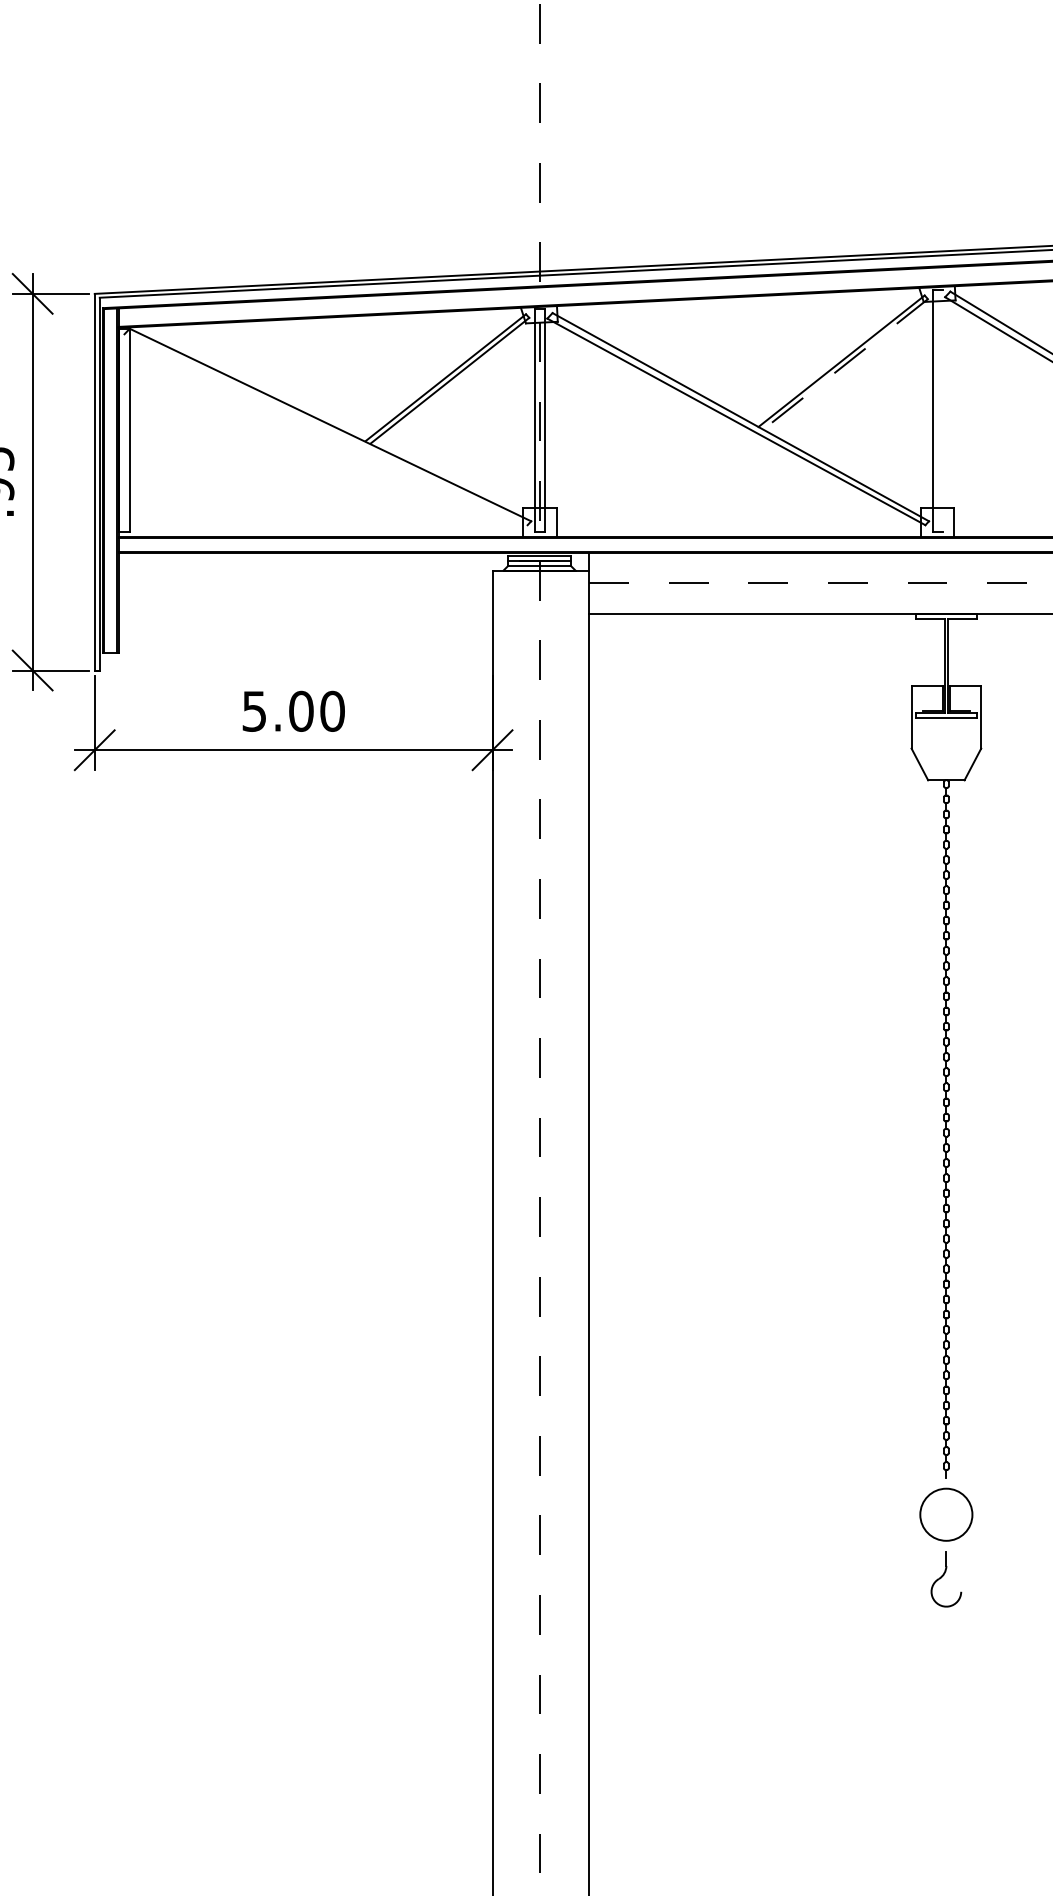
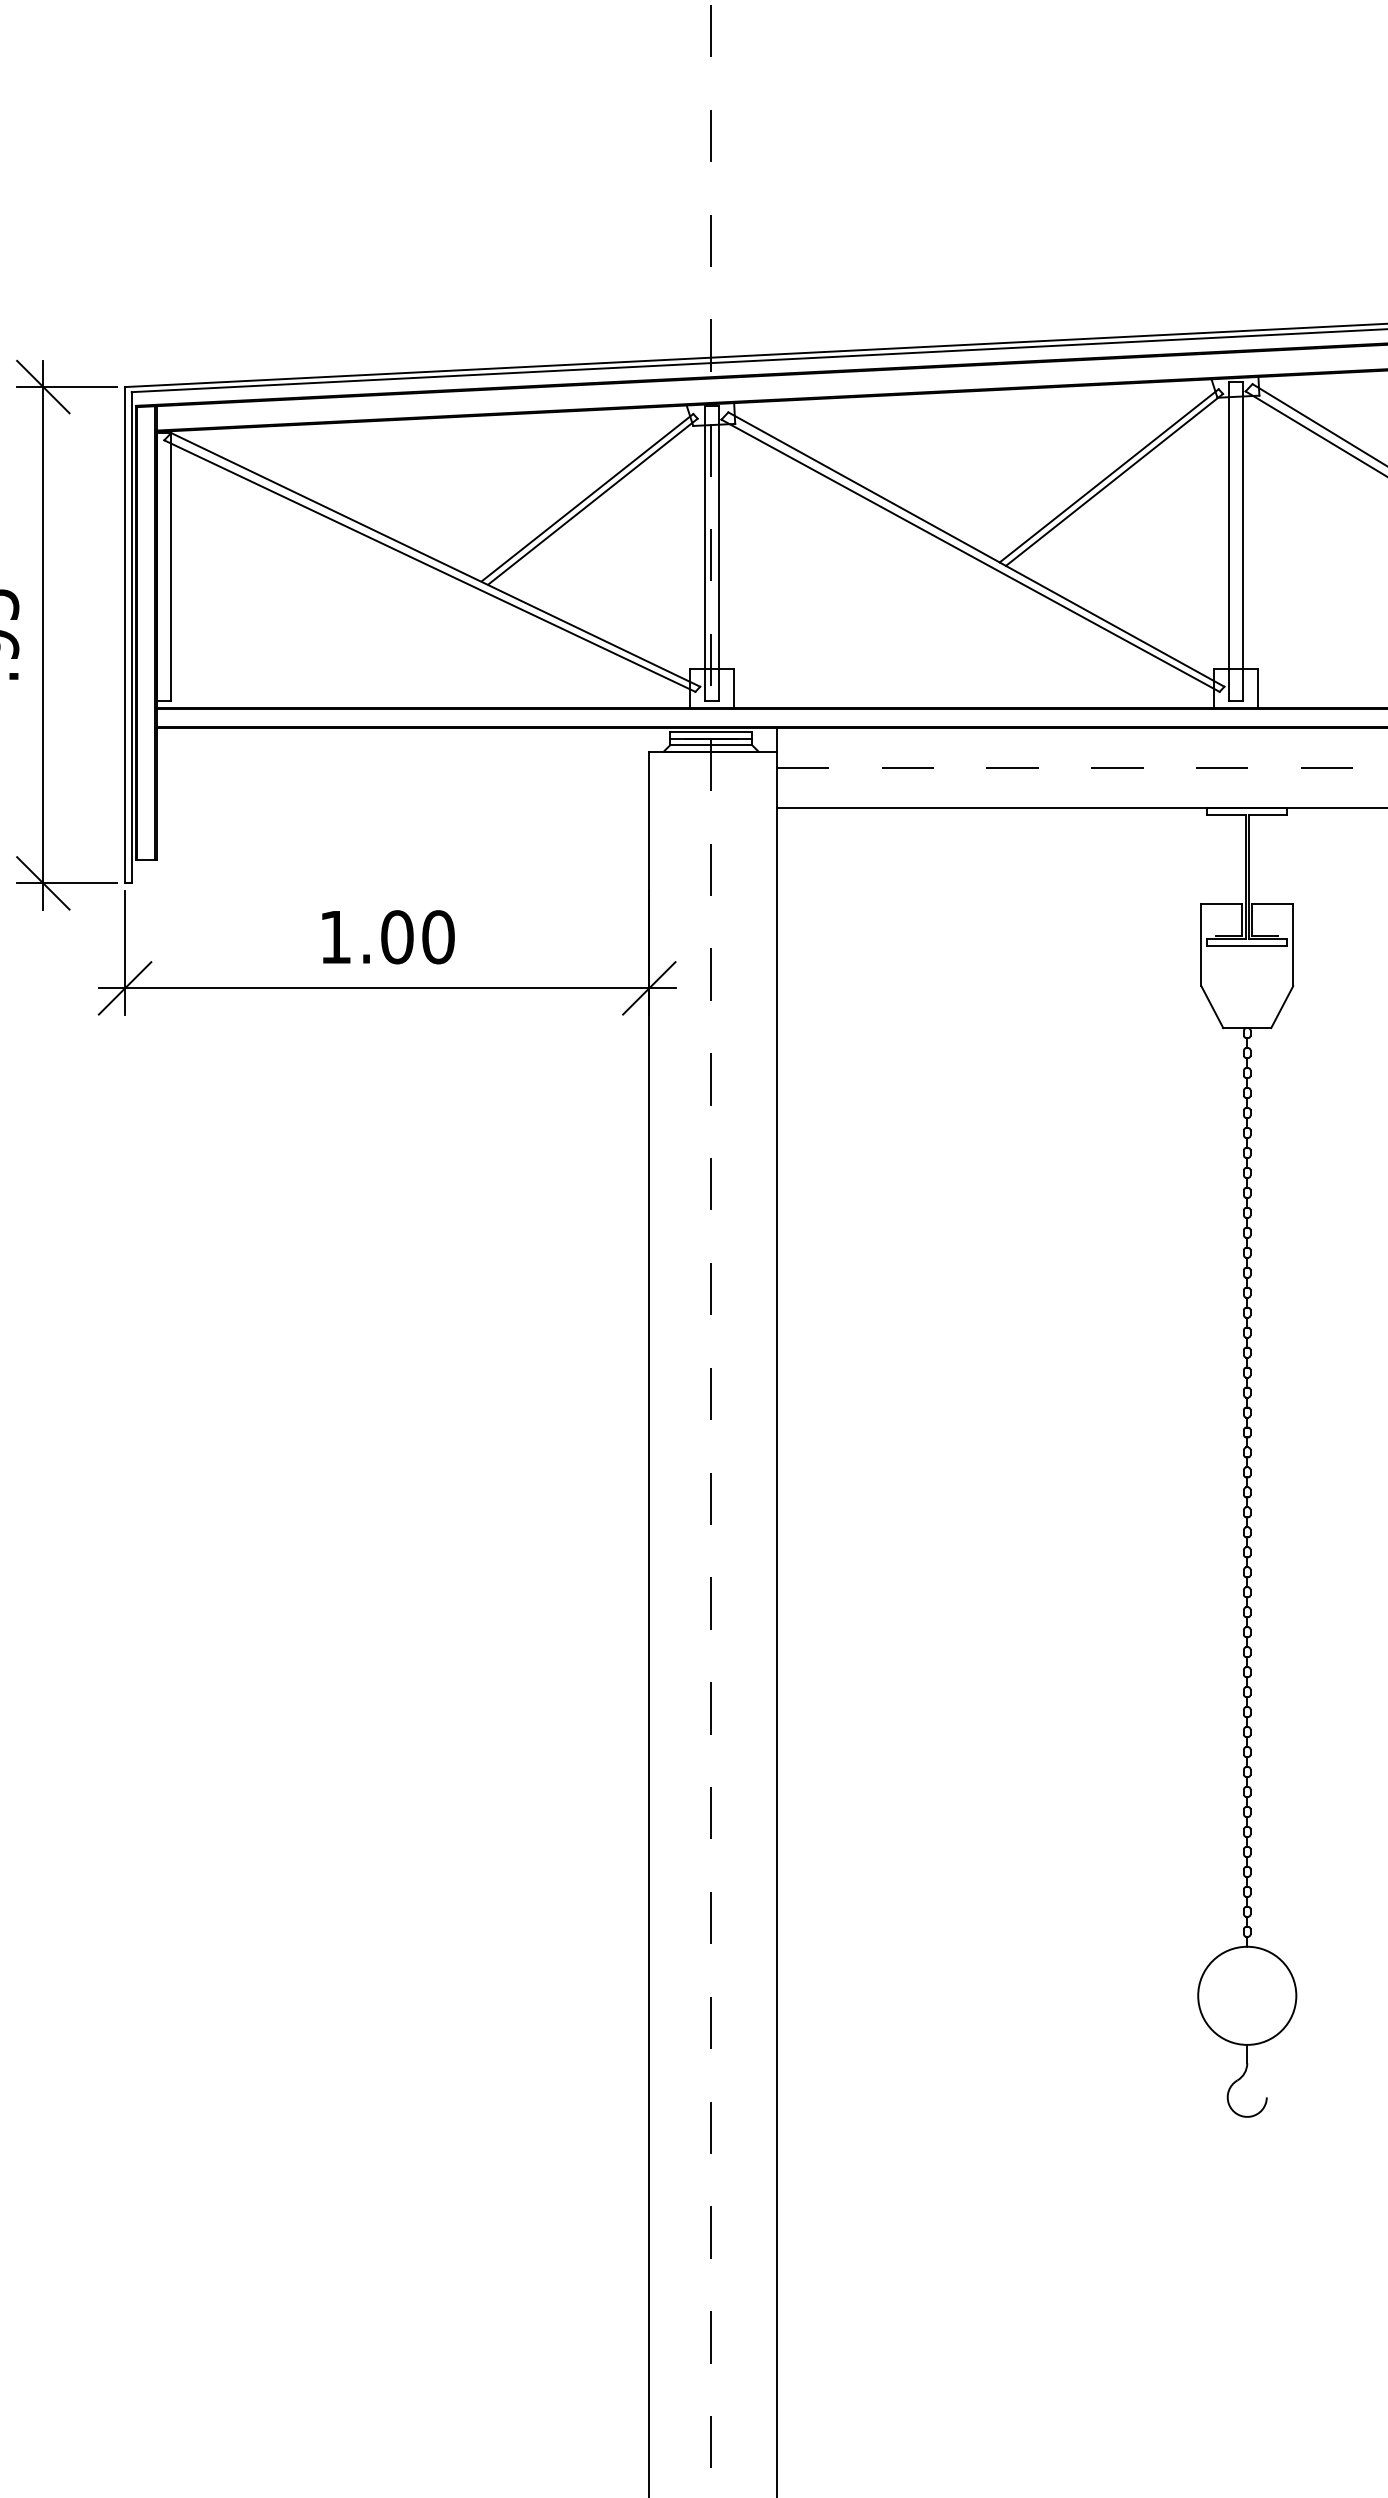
line: (845, 364) -> (1114, 480), dashed -> solid
line: (943, 411) -> (1243, 541), added
line: (325, 429) -> (429, 565), added
text: (254, 711) -> (335, 937), 5.00 -> 1.00
circle: (946, 1514) -> (1247, 1995), size x1.43

